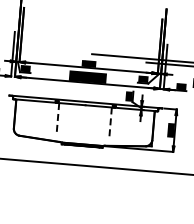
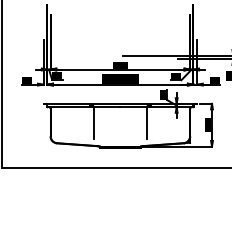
line: (57, 119) -> (93, 123), dashed -> solid
line: (110, 123) -> (146, 123), dashed -> solid

